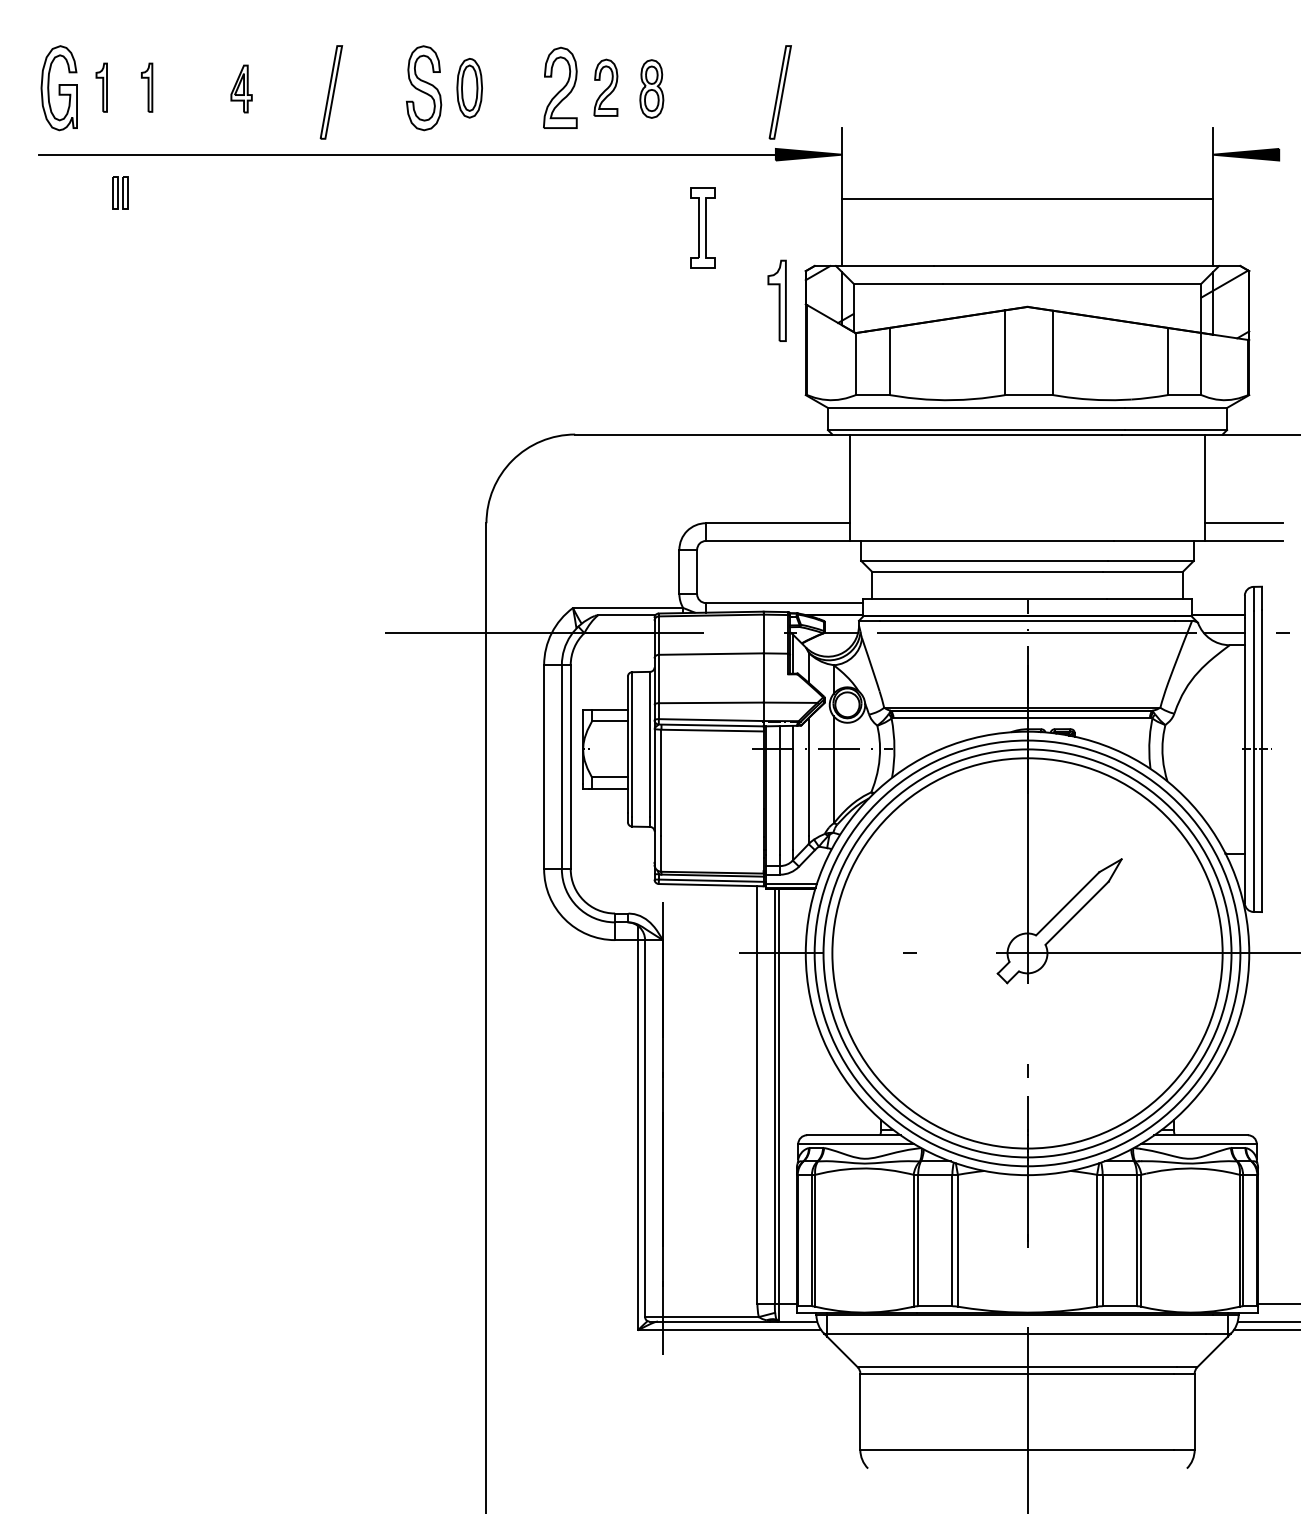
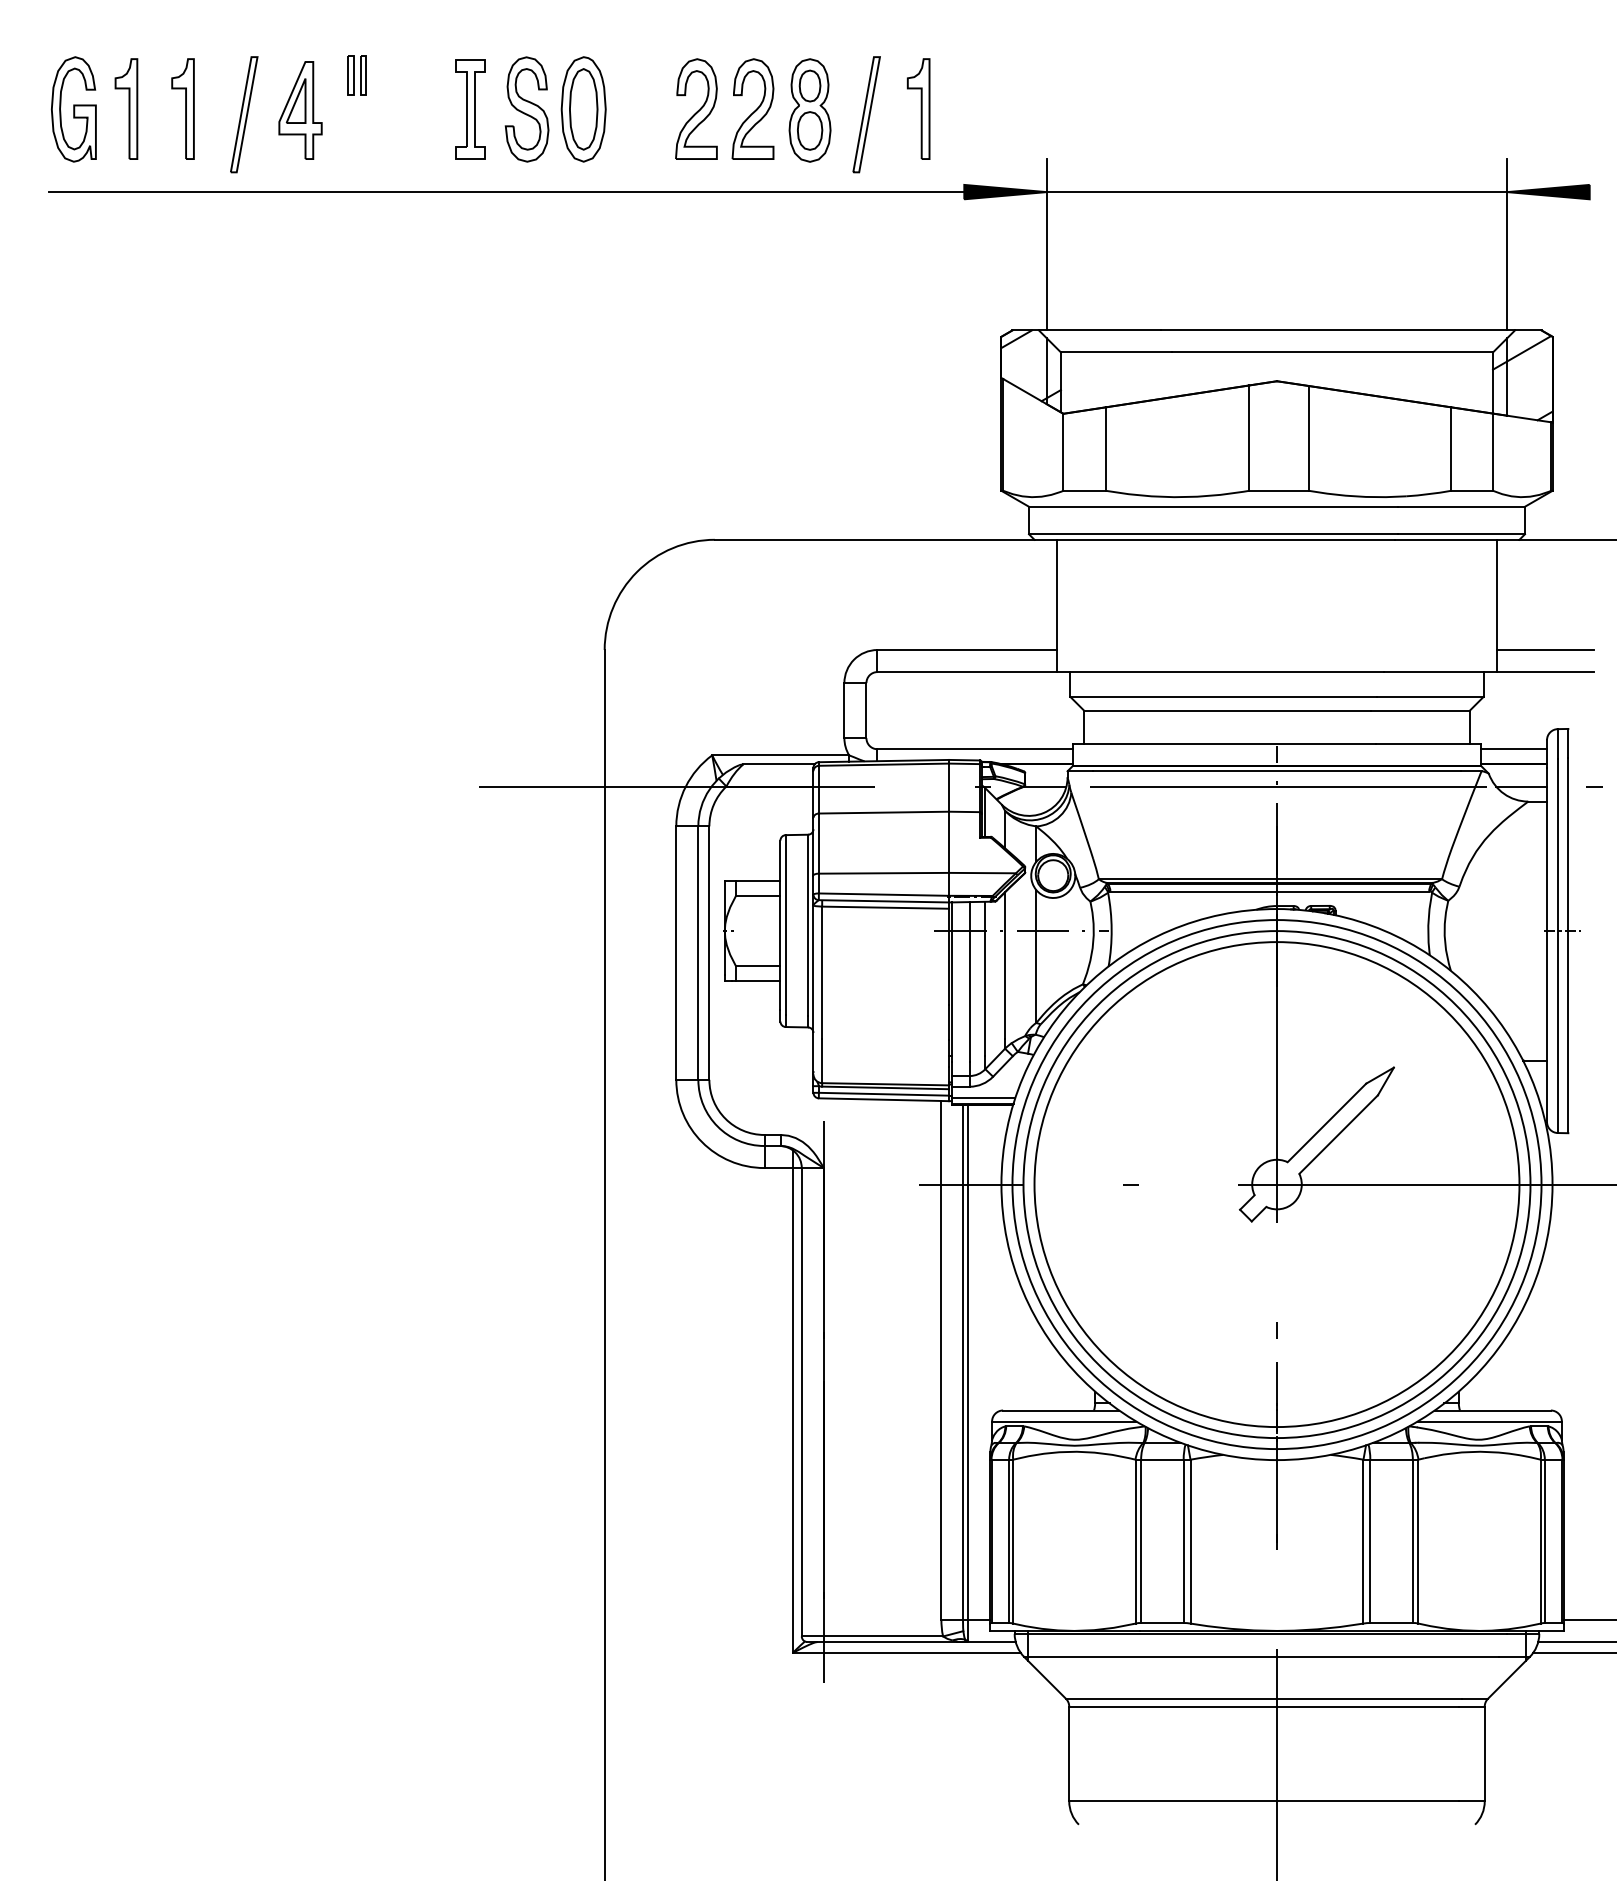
part: (101, 87) -> (126, 108), size x1.67
part: (146, 87) -> (182, 108), size x1.67
part: (605, 87) -> (752, 108), size x1.43
part: (241, 88) -> (300, 109), size x1.67
part: (469, 88) -> (583, 109), size x1.43
part: (651, 88) -> (809, 109), size x1.43
part: (331, 92) -> (244, 114), moved
part: (779, 92) -> (865, 114), moved
part: (120, 192) -> (357, 75), moved
line: (1027, 198) -> (1276, 191), moved
part: (702, 227) -> (470, 108), moved
part: (776, 300) -> (917, 108), moved
line: (1217, 603) -> (1513, 749), added

